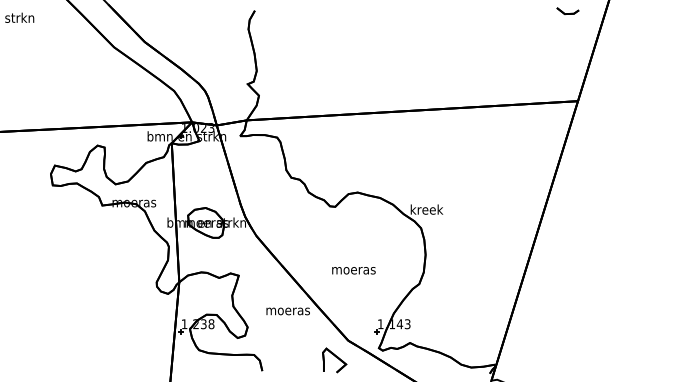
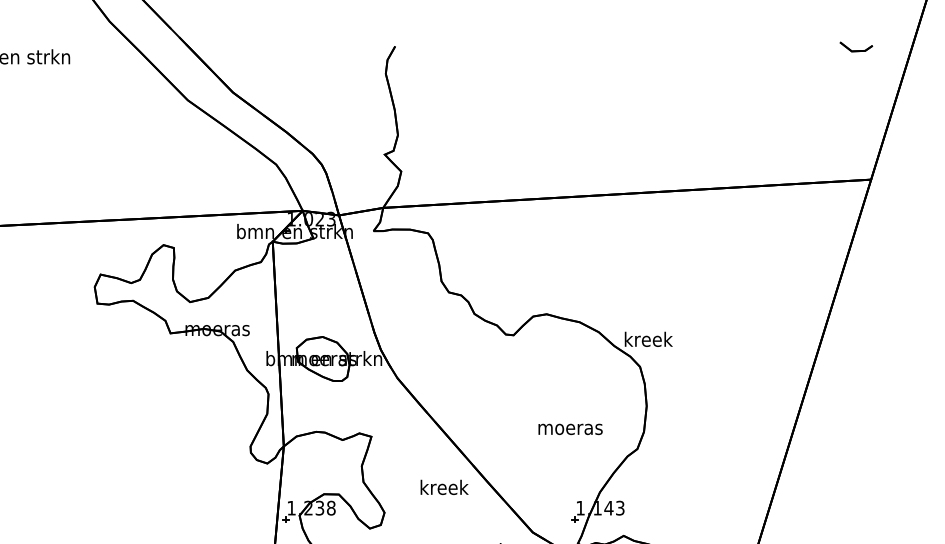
text: (353, 270) -> (569, 429), moved
text: (287, 310) -> (443, 487), moeras -> kreek

